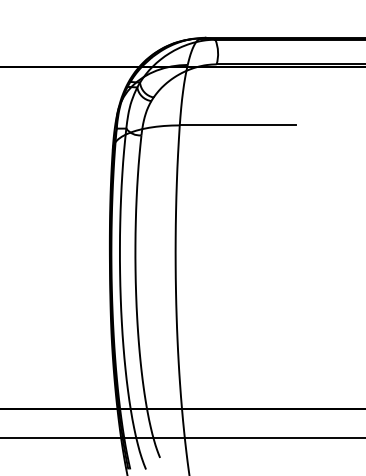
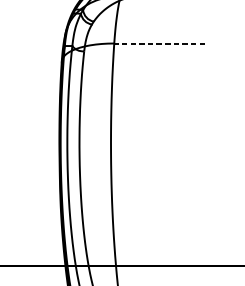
line: (237, 125) -> (159, 43), solid -> dashed

